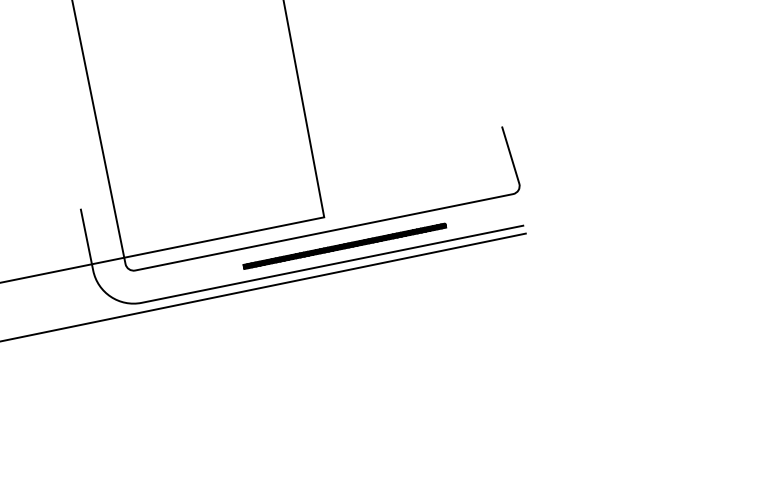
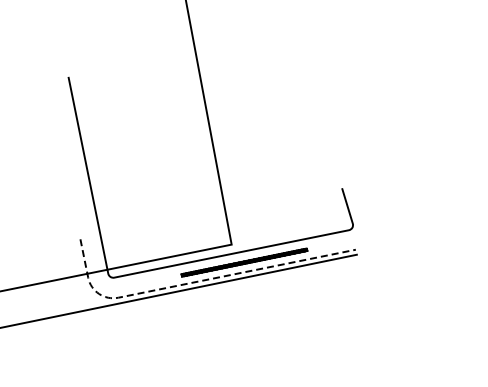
line: (259, 278) -> (191, 282), solid -> dashed

